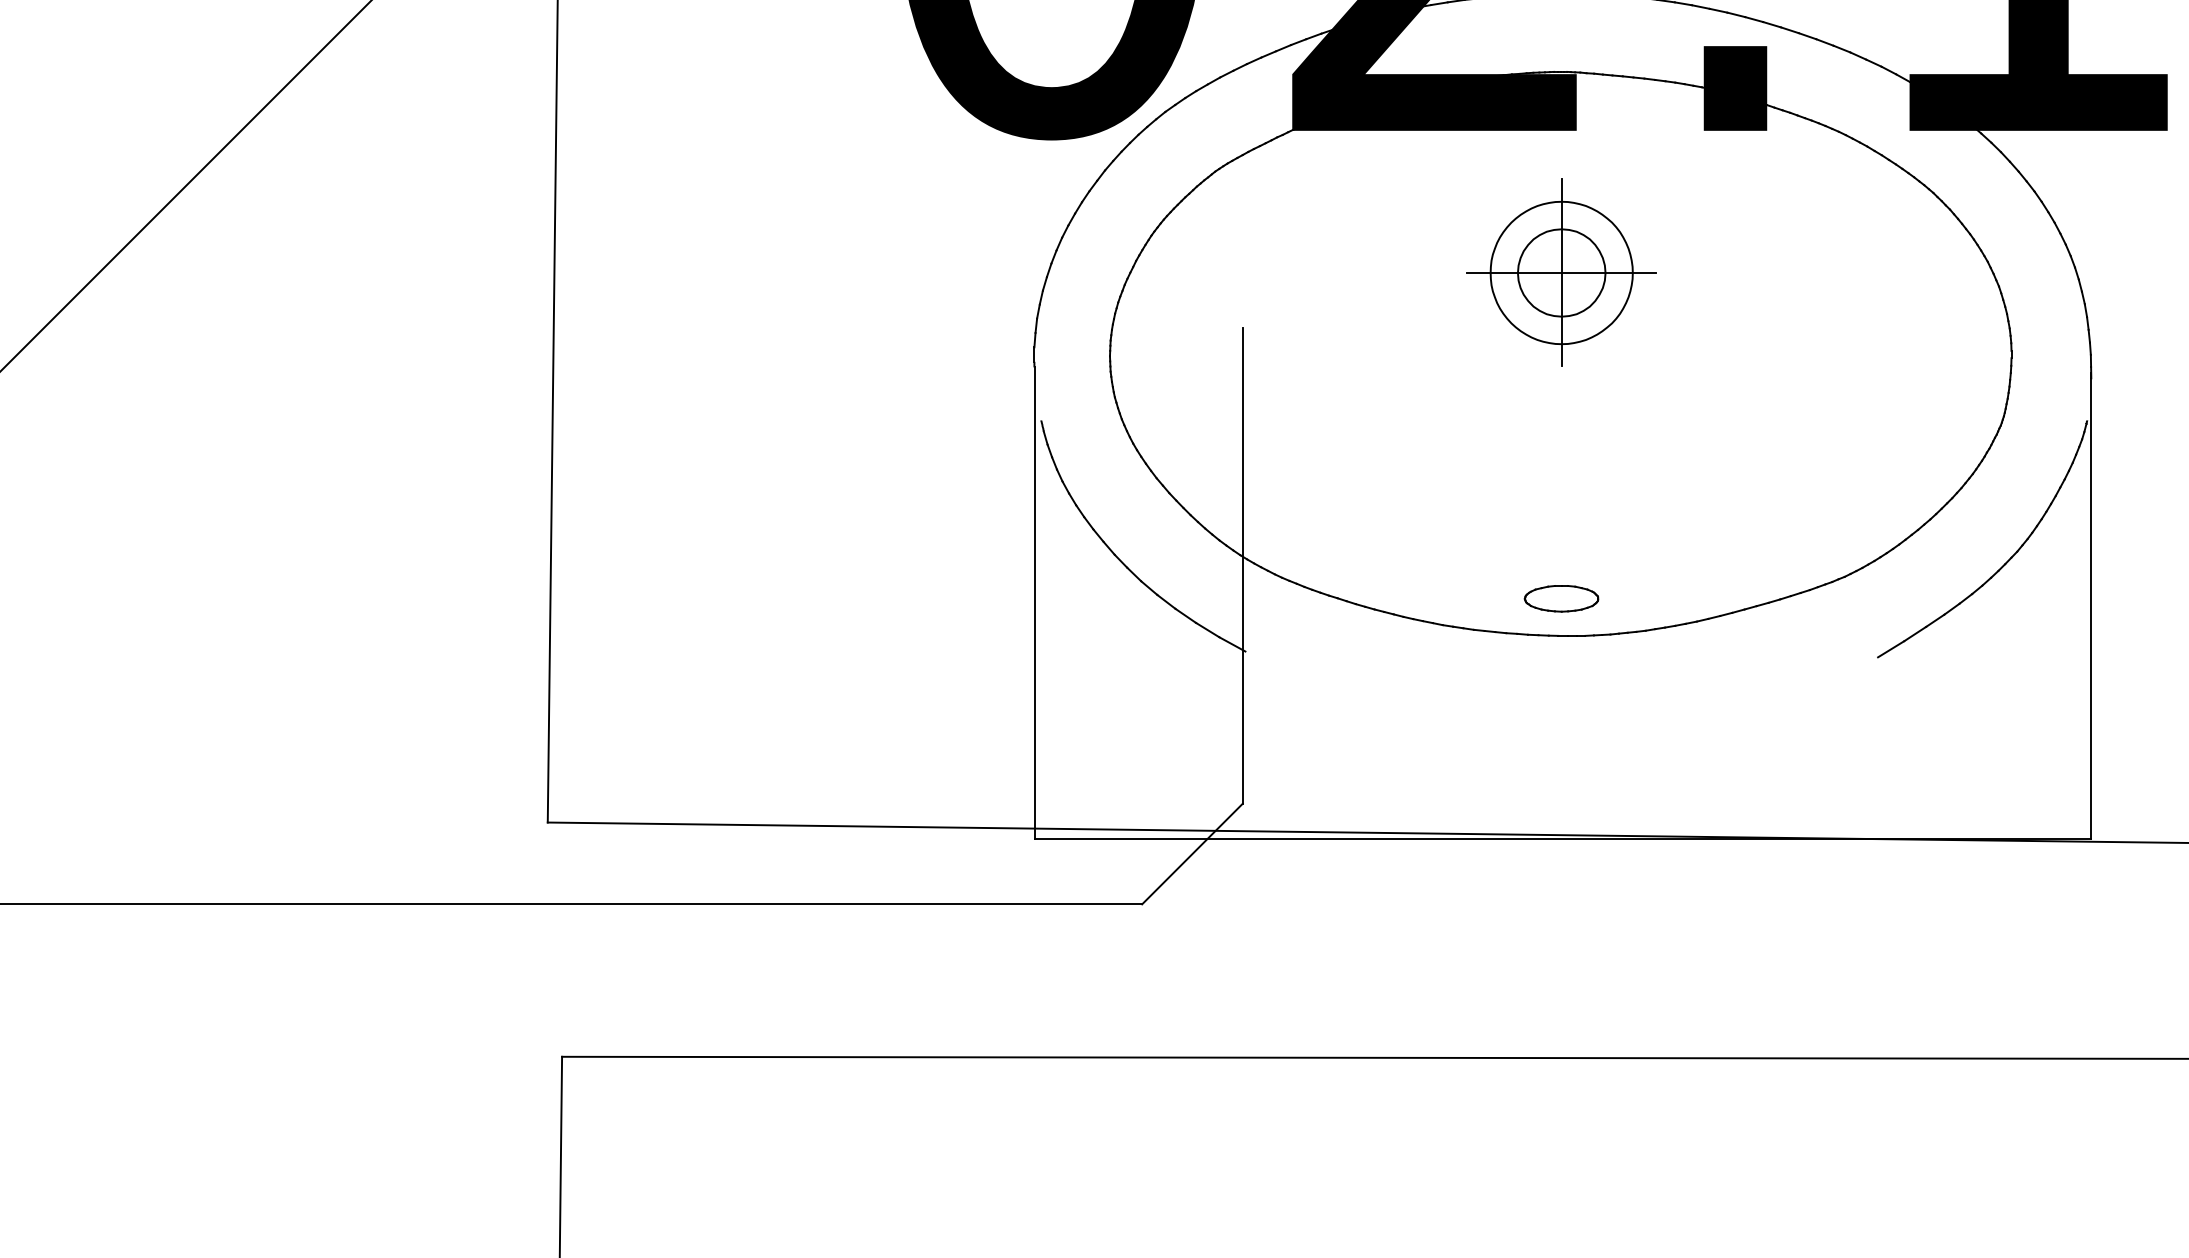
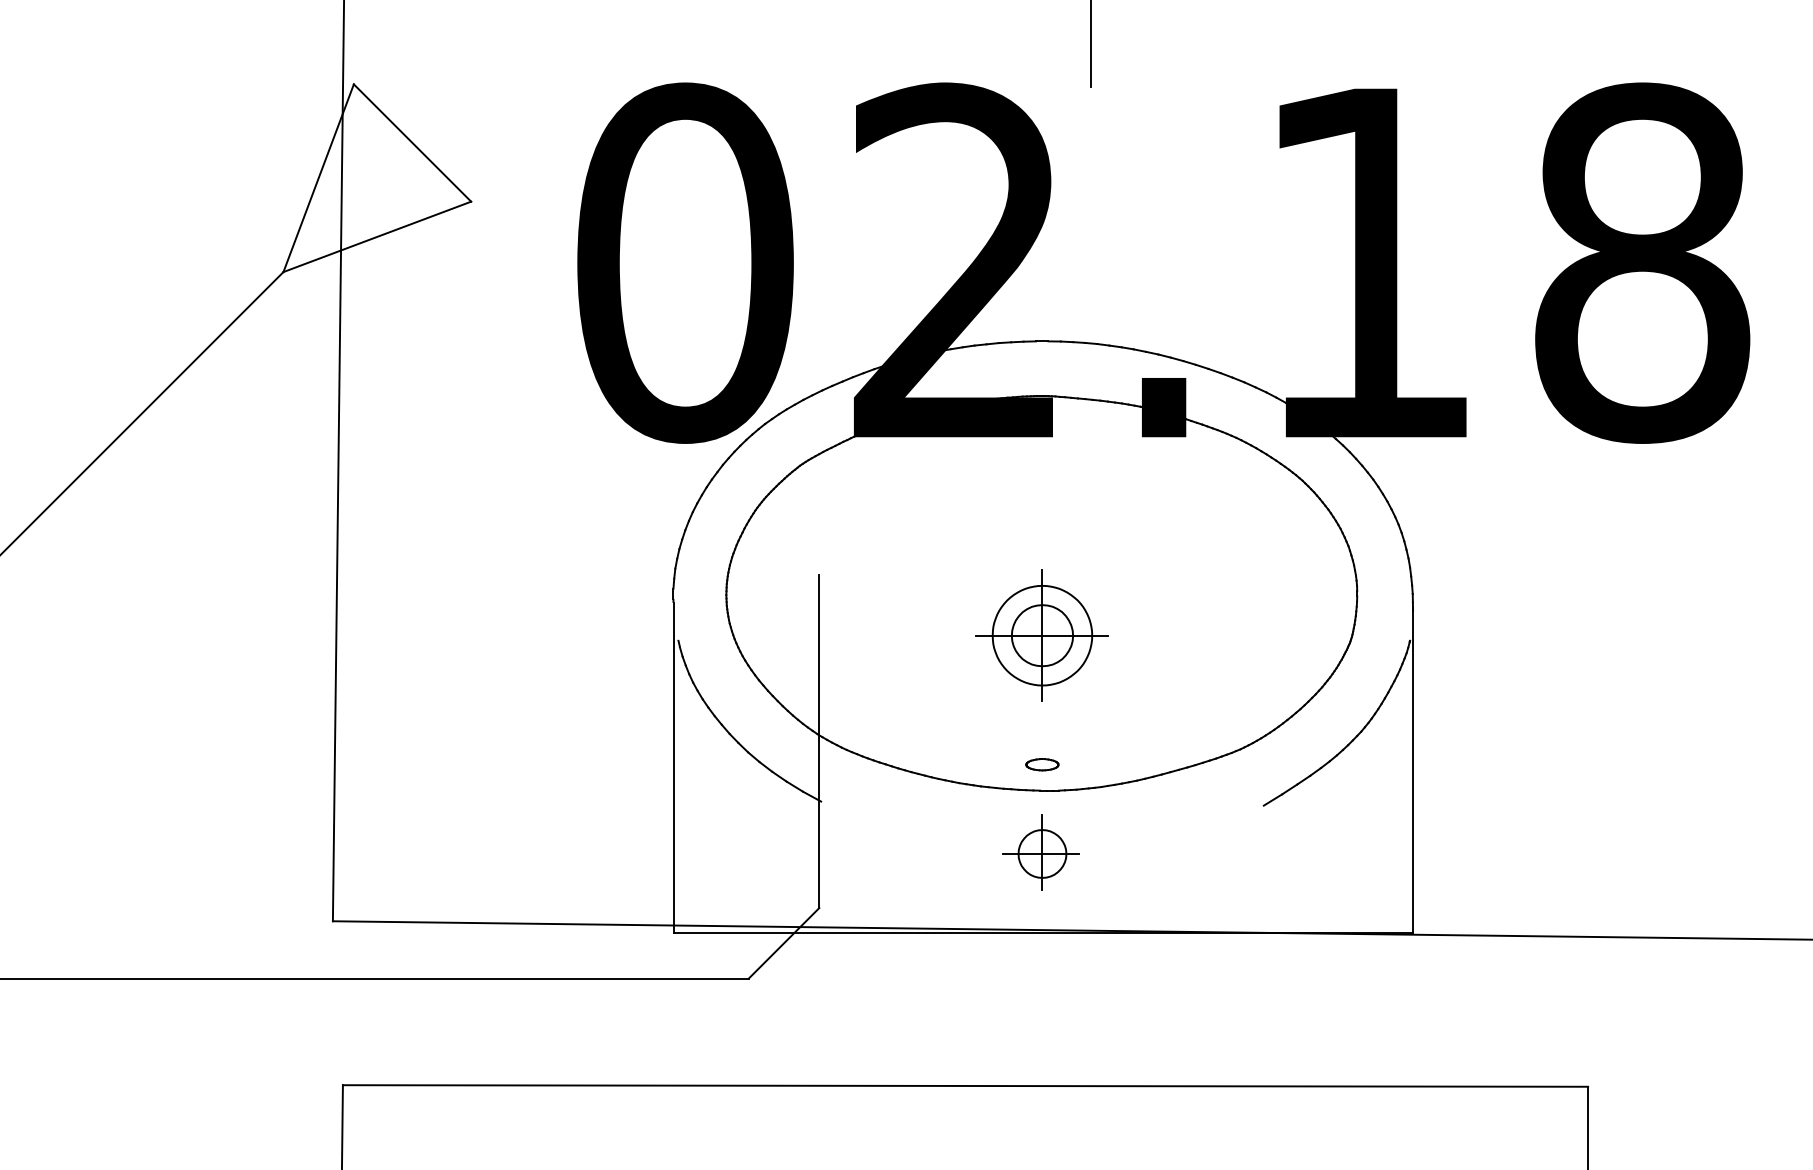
part: (1560, 272) -> (1041, 635), moved
part: (1561, 598) -> (1042, 764), size x0.62
part: (1558, 724) -> (1040, 852), added

